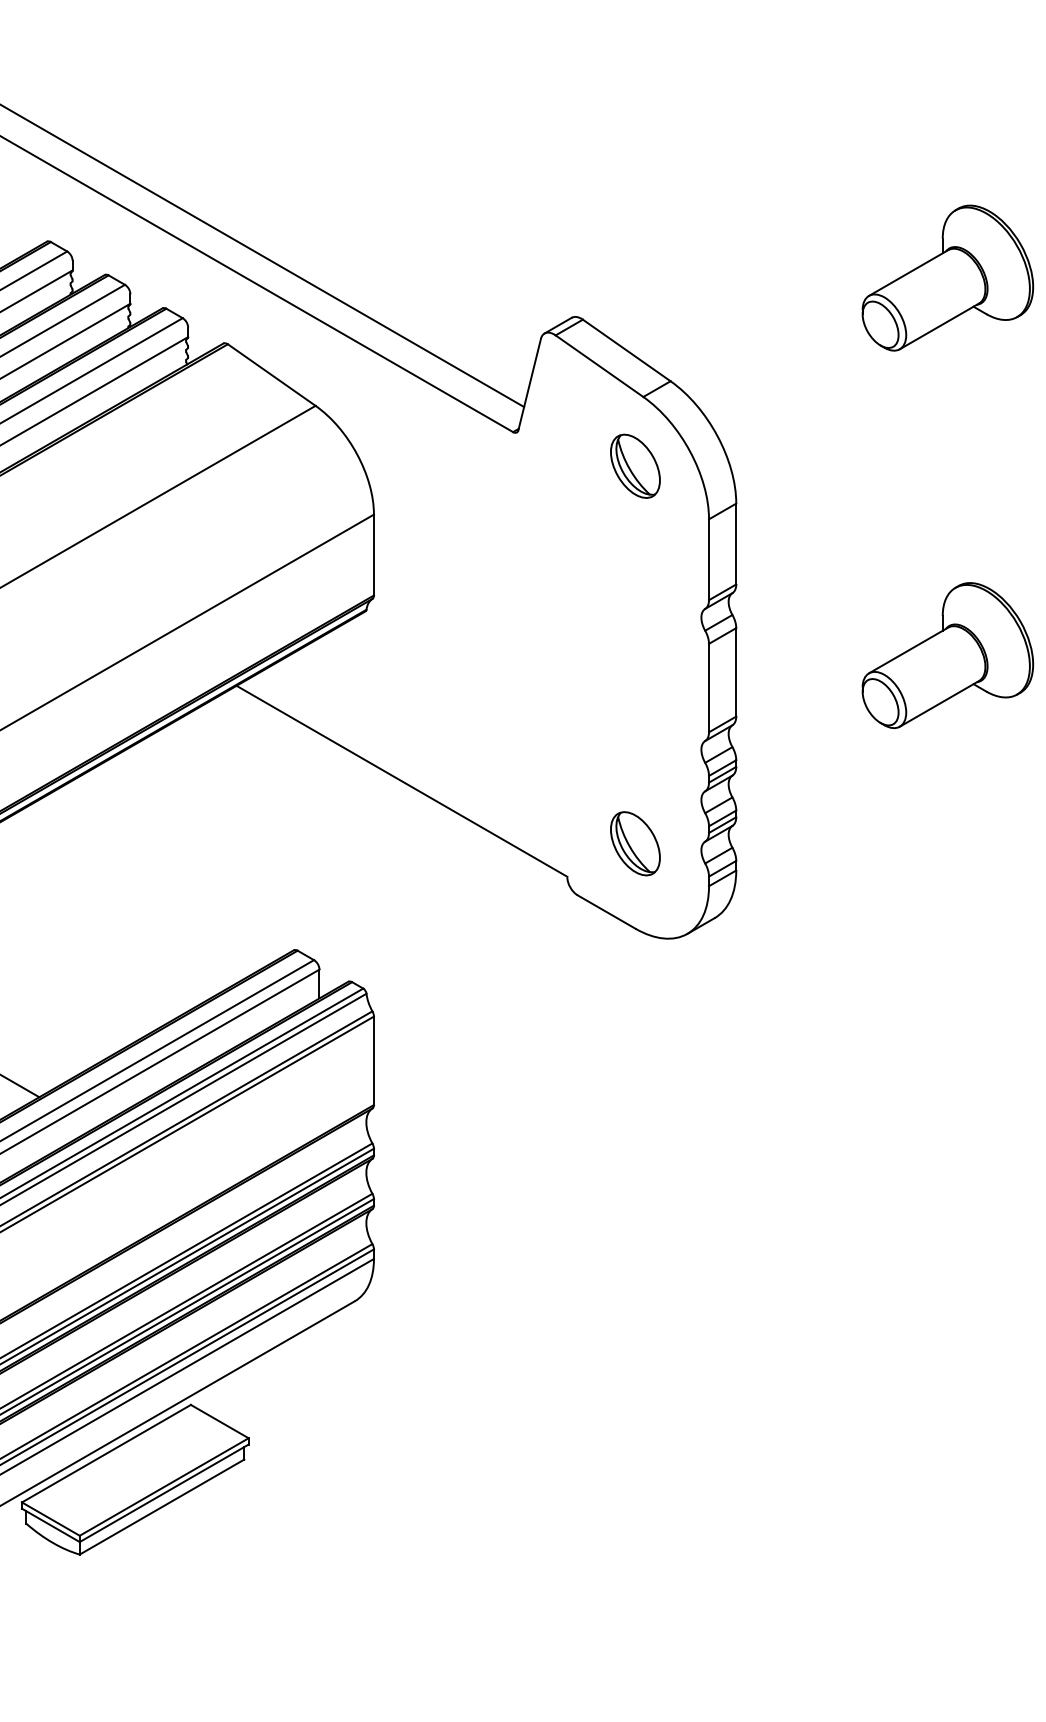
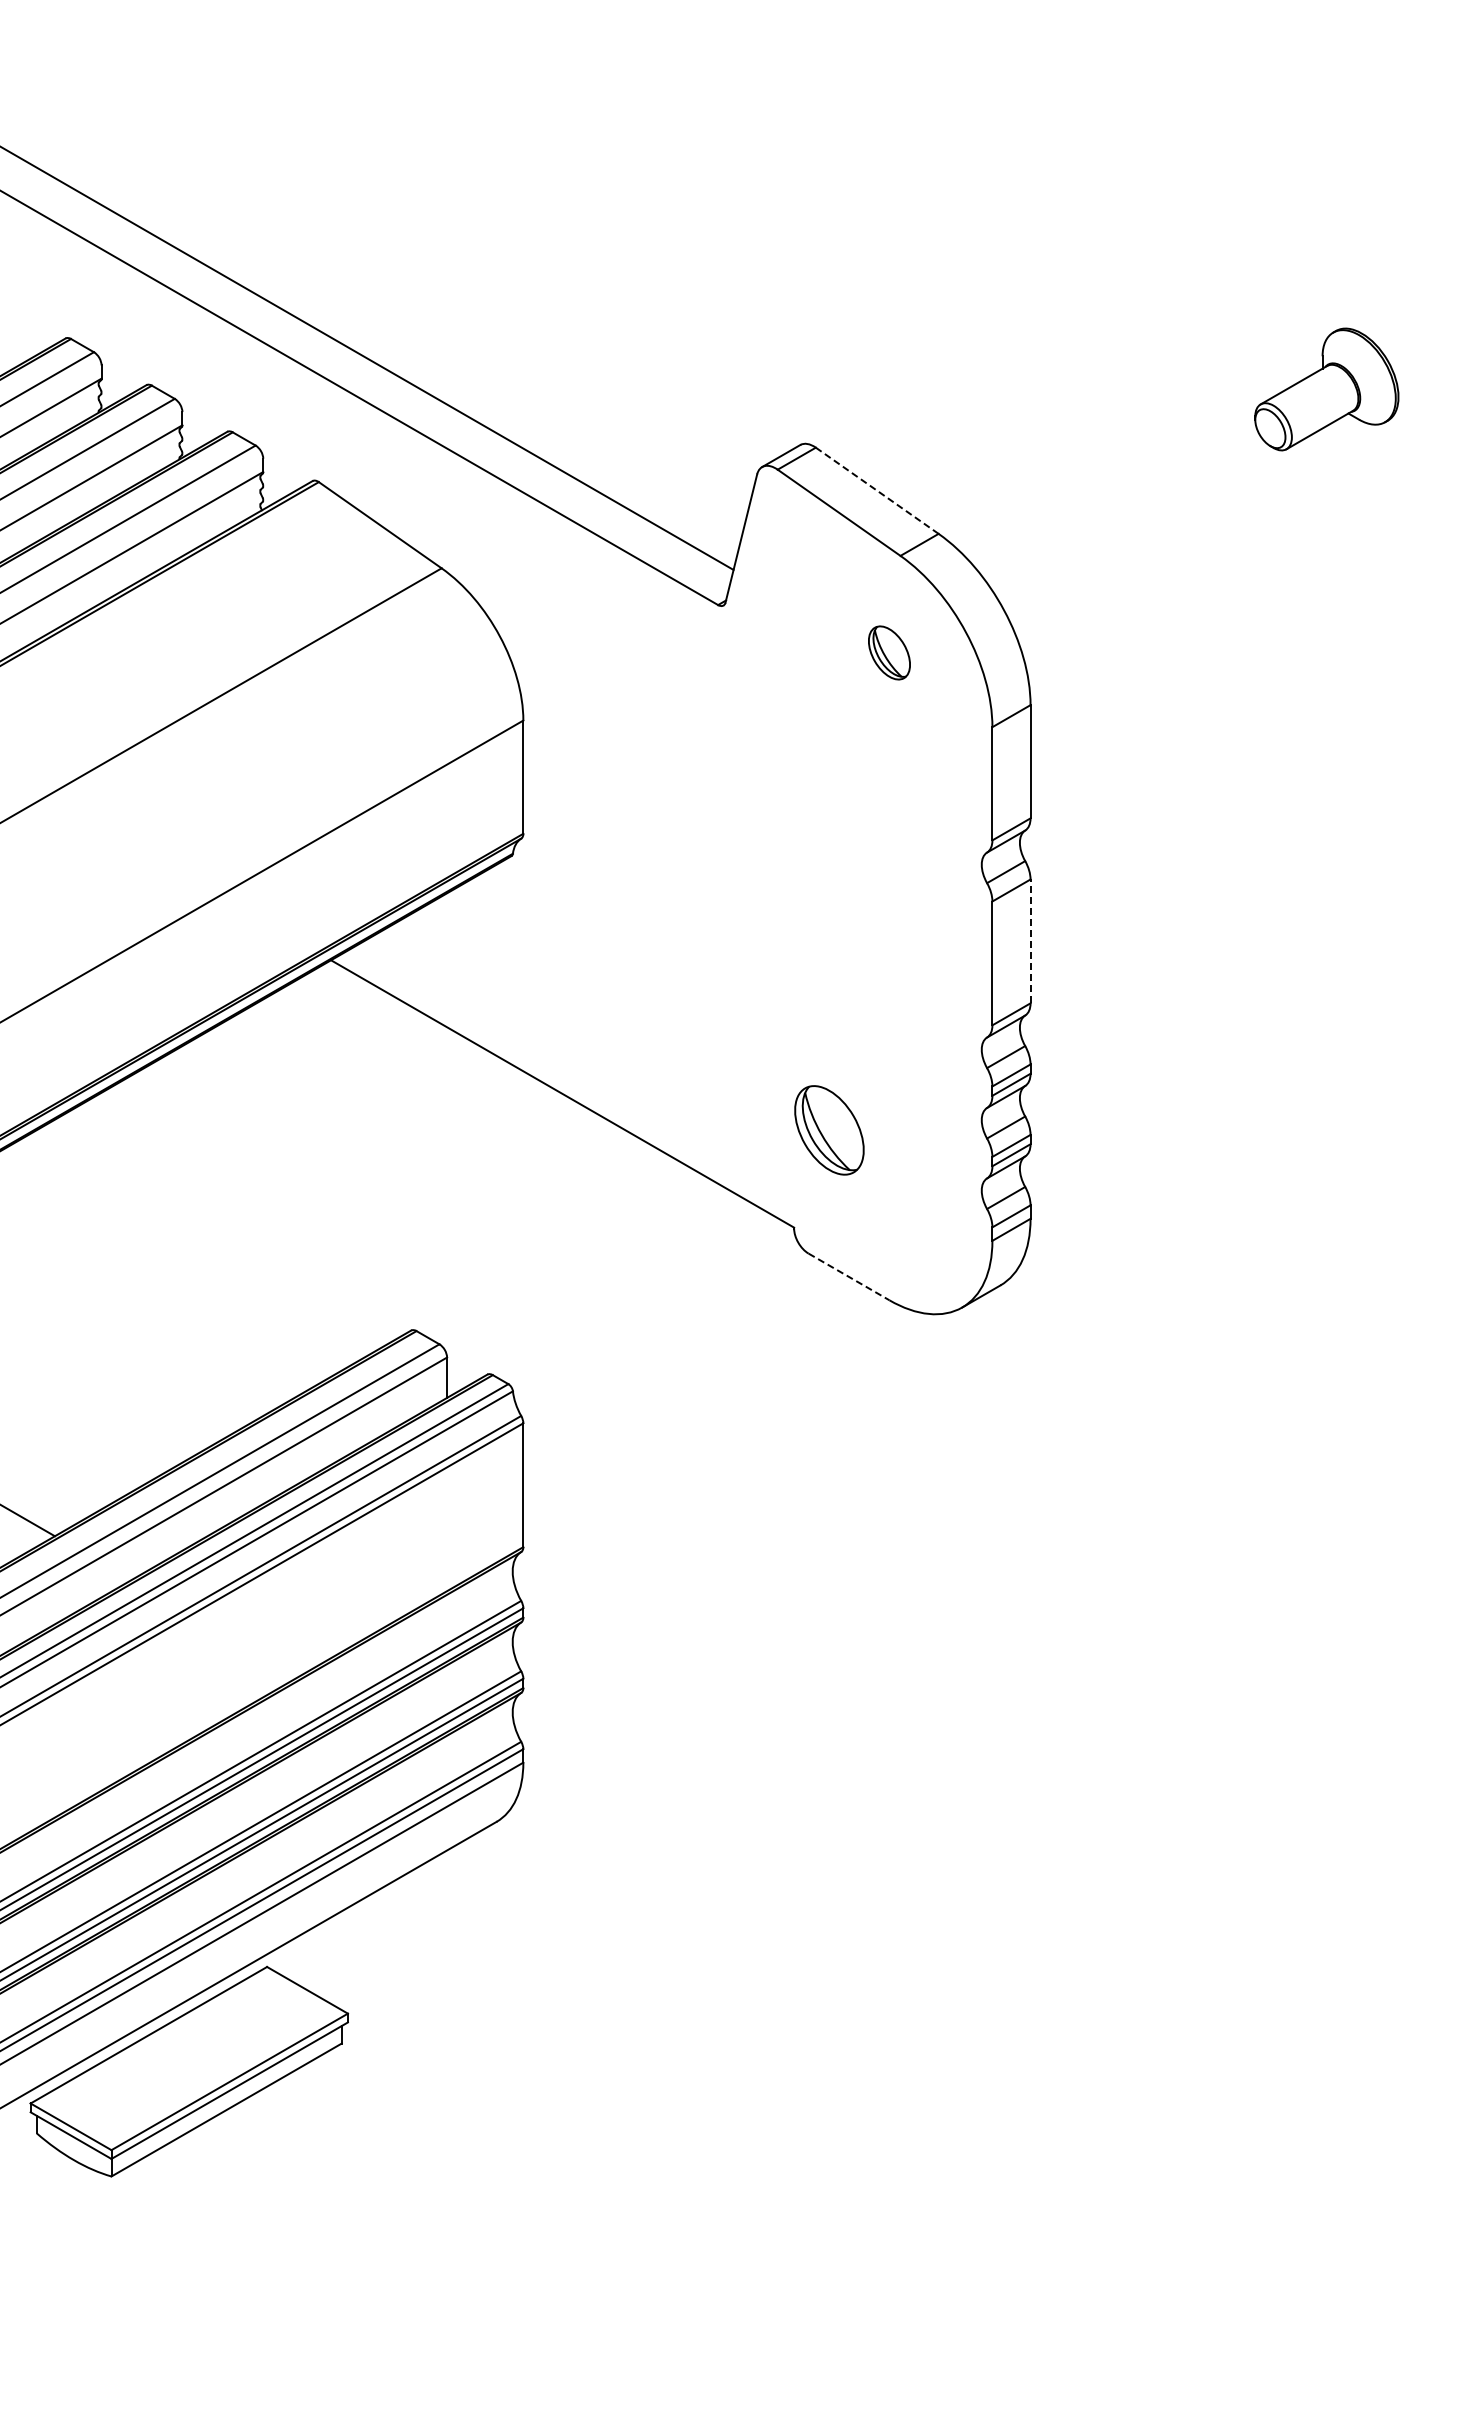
part: (947, 278) -> (1326, 389), size x0.6
line: (626, 350) -> (876, 490), solid -> dashed
part: (635, 465) -> (889, 652), size x0.6
part: (947, 655) -> (1326, 917), removed
line: (736, 672) -> (1030, 941), solid -> dashed
part: (635, 843) -> (829, 1130), moved
line: (606, 911) -> (849, 1276), solid -> dashed

